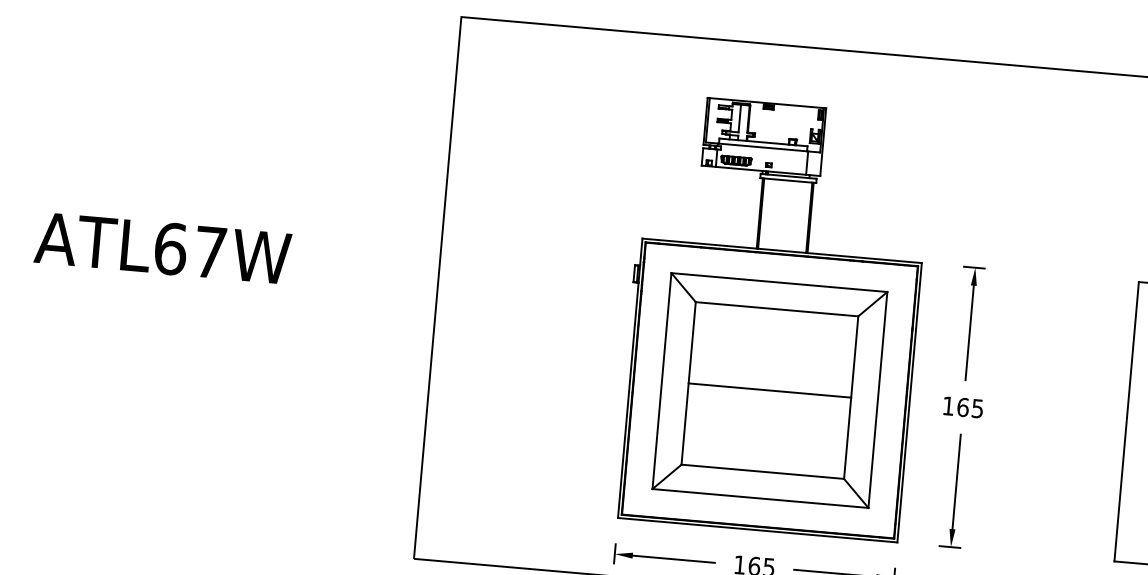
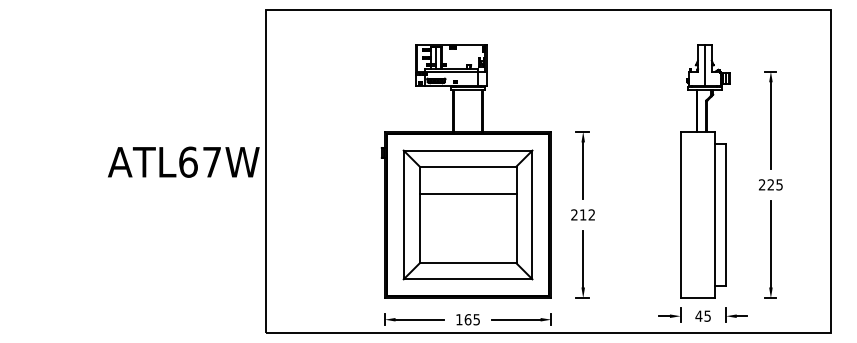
text: (162, 246) -> (183, 161), moved
line: (769, 389) -> (467, 193), moved
text: (962, 406) -> (582, 214), 165 -> 212

